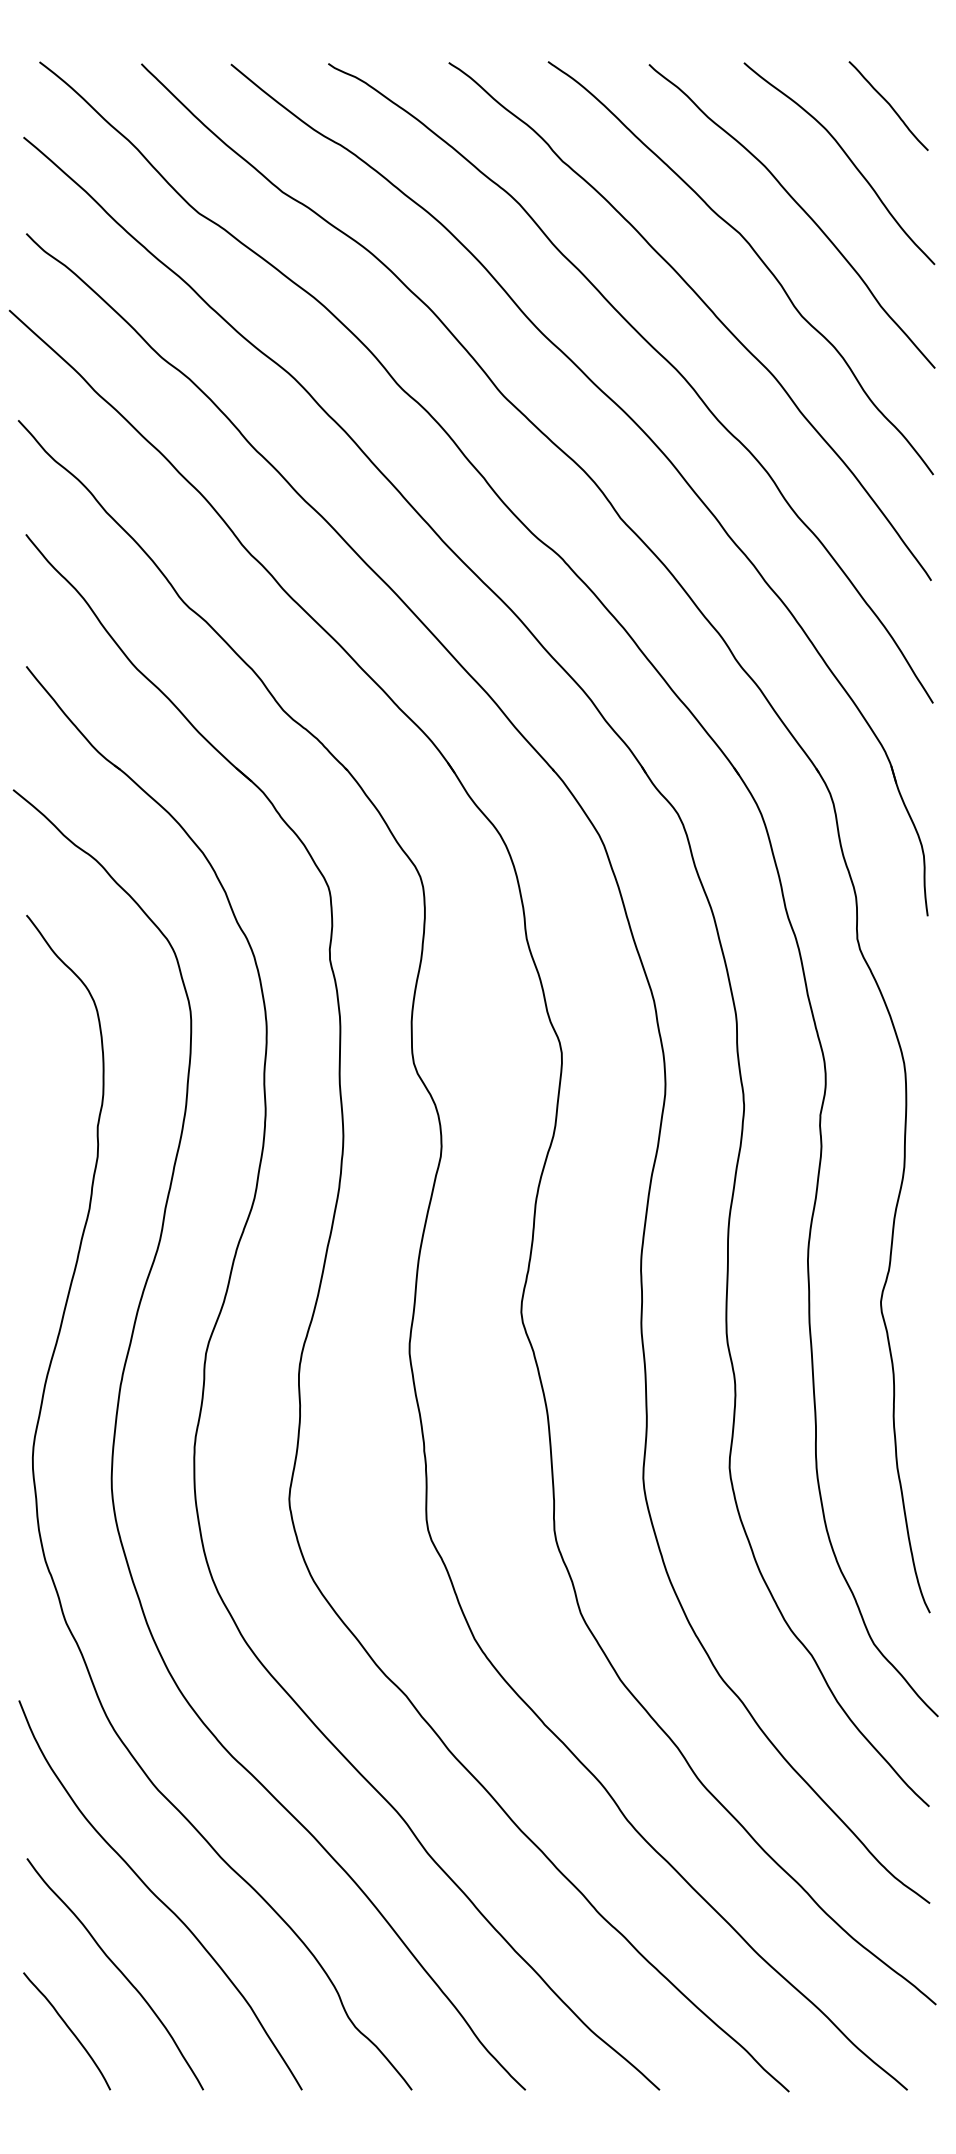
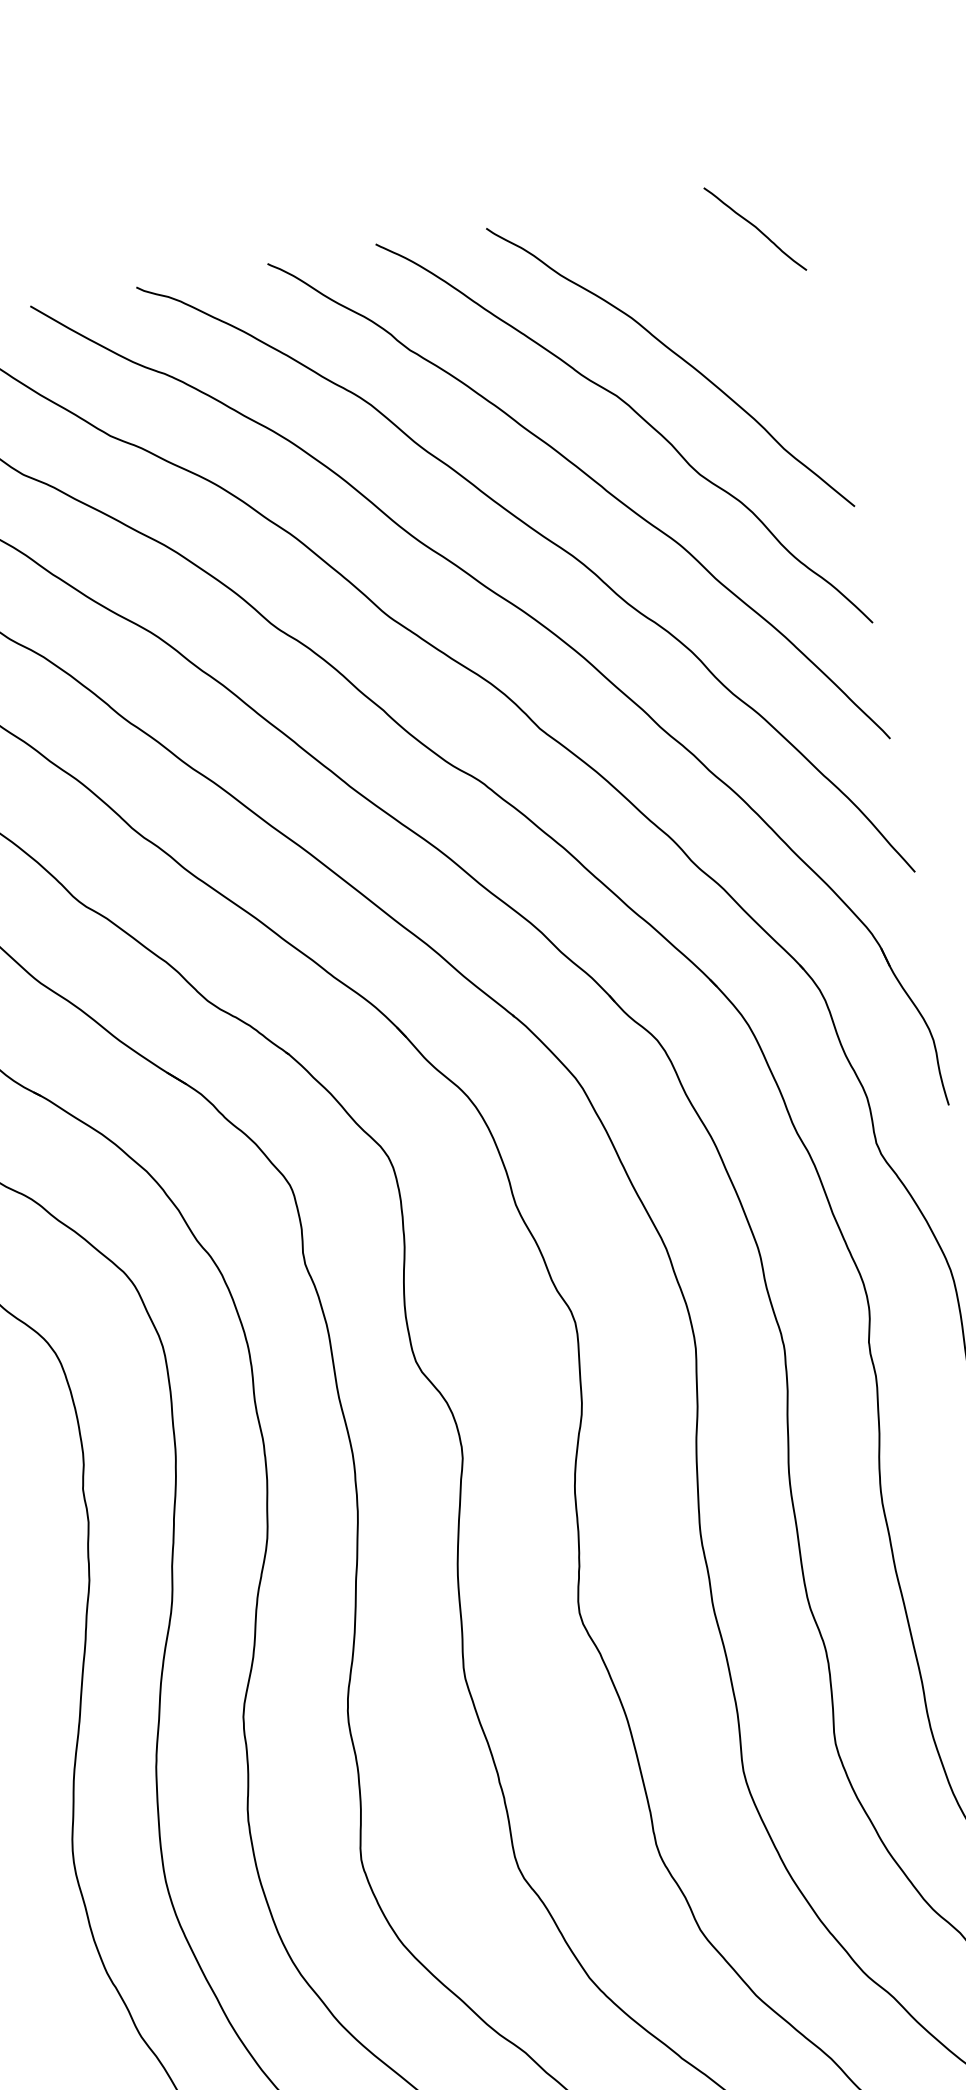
curve: (848, 159) -> (721, 294), removed

